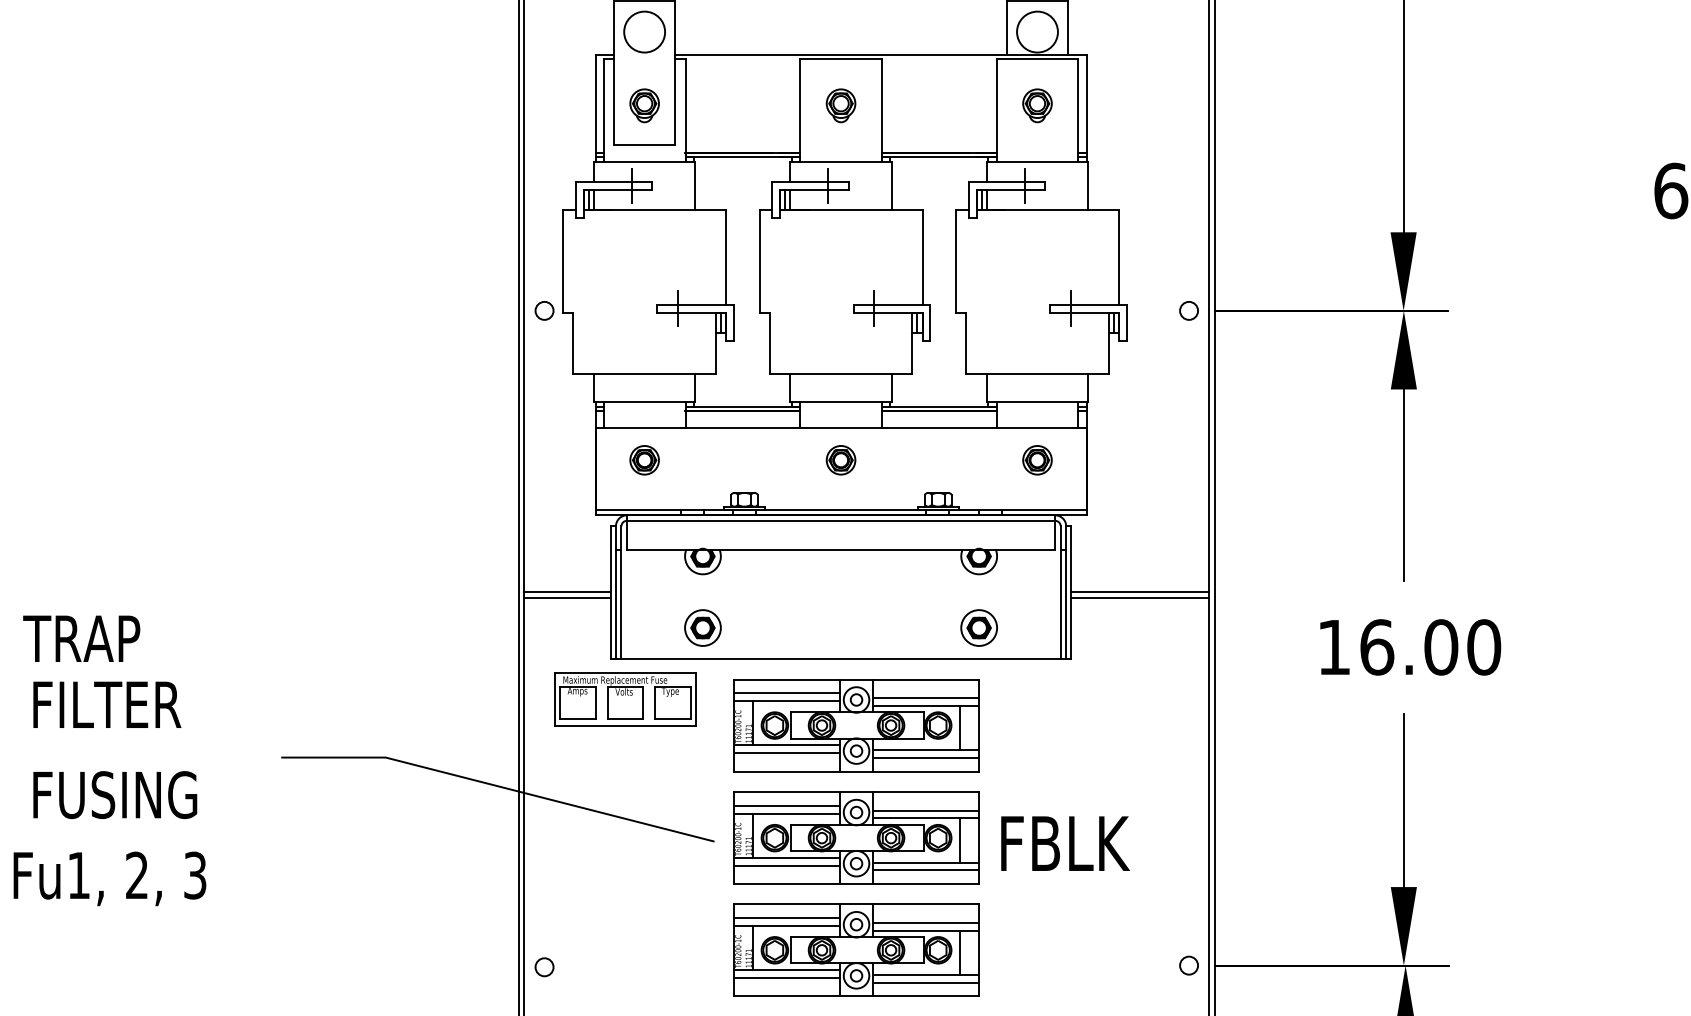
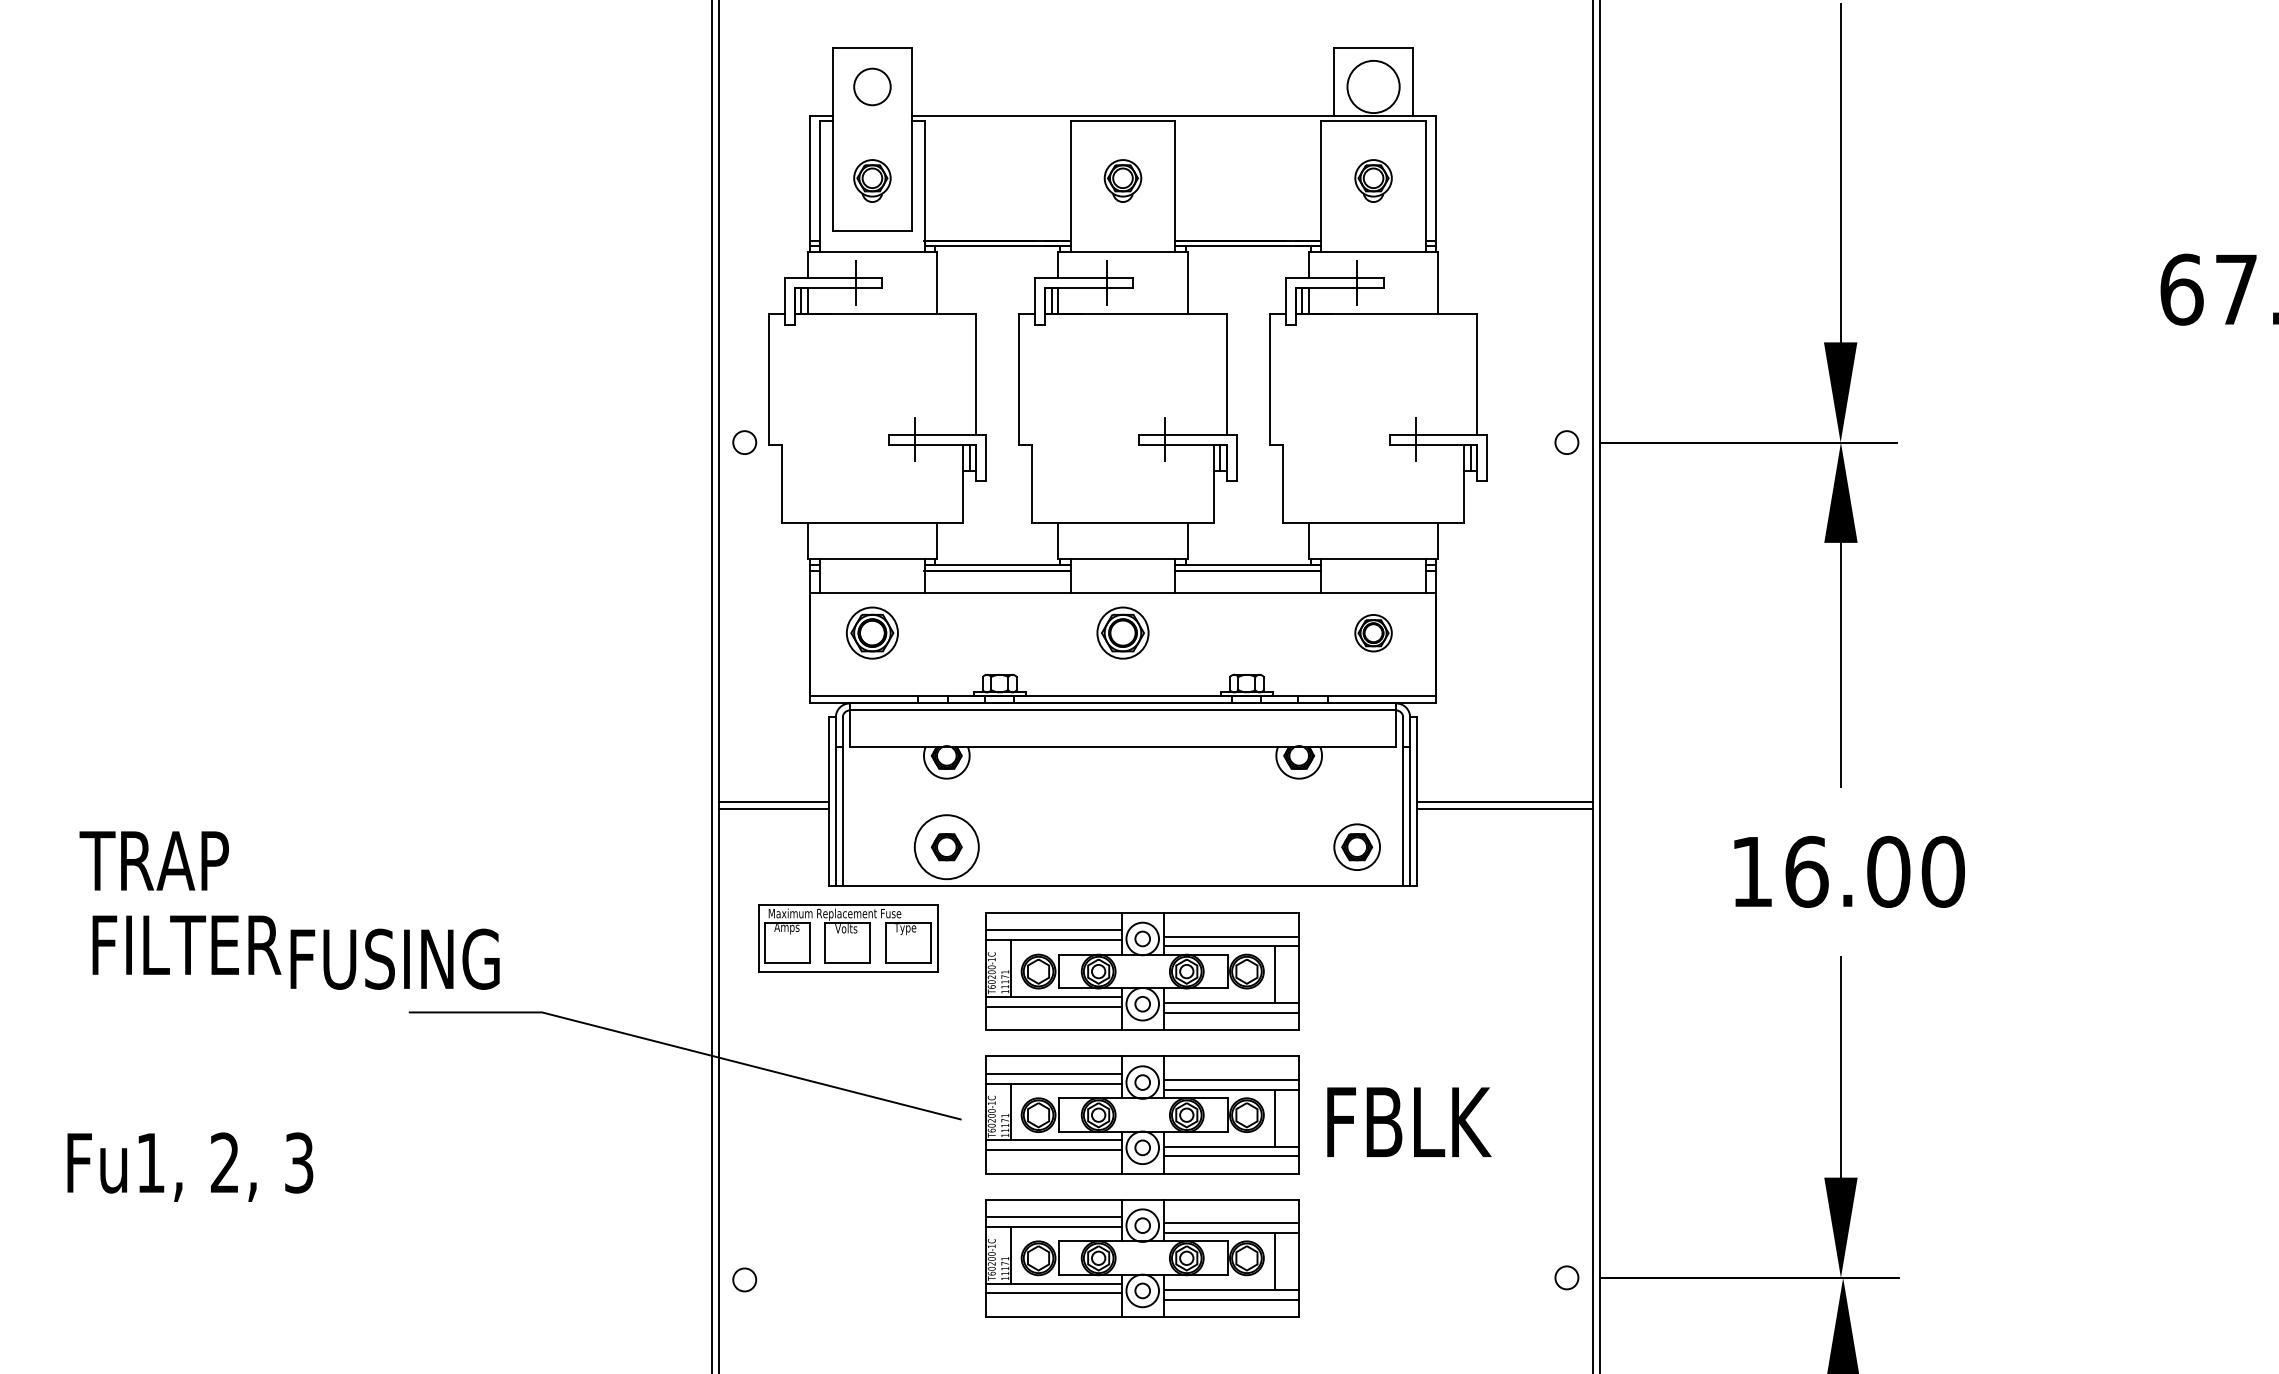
circle: (644, 31) -> (872, 86), size x0.7
part: (644, 460) -> (872, 633), size x1.4
part: (840, 460) -> (1122, 633), size x1.4
part: (978, 627) -> (1356, 846), moved
circle: (702, 628) -> (946, 847), size x1.4
text: (114, 794) -> (394, 958), moved

